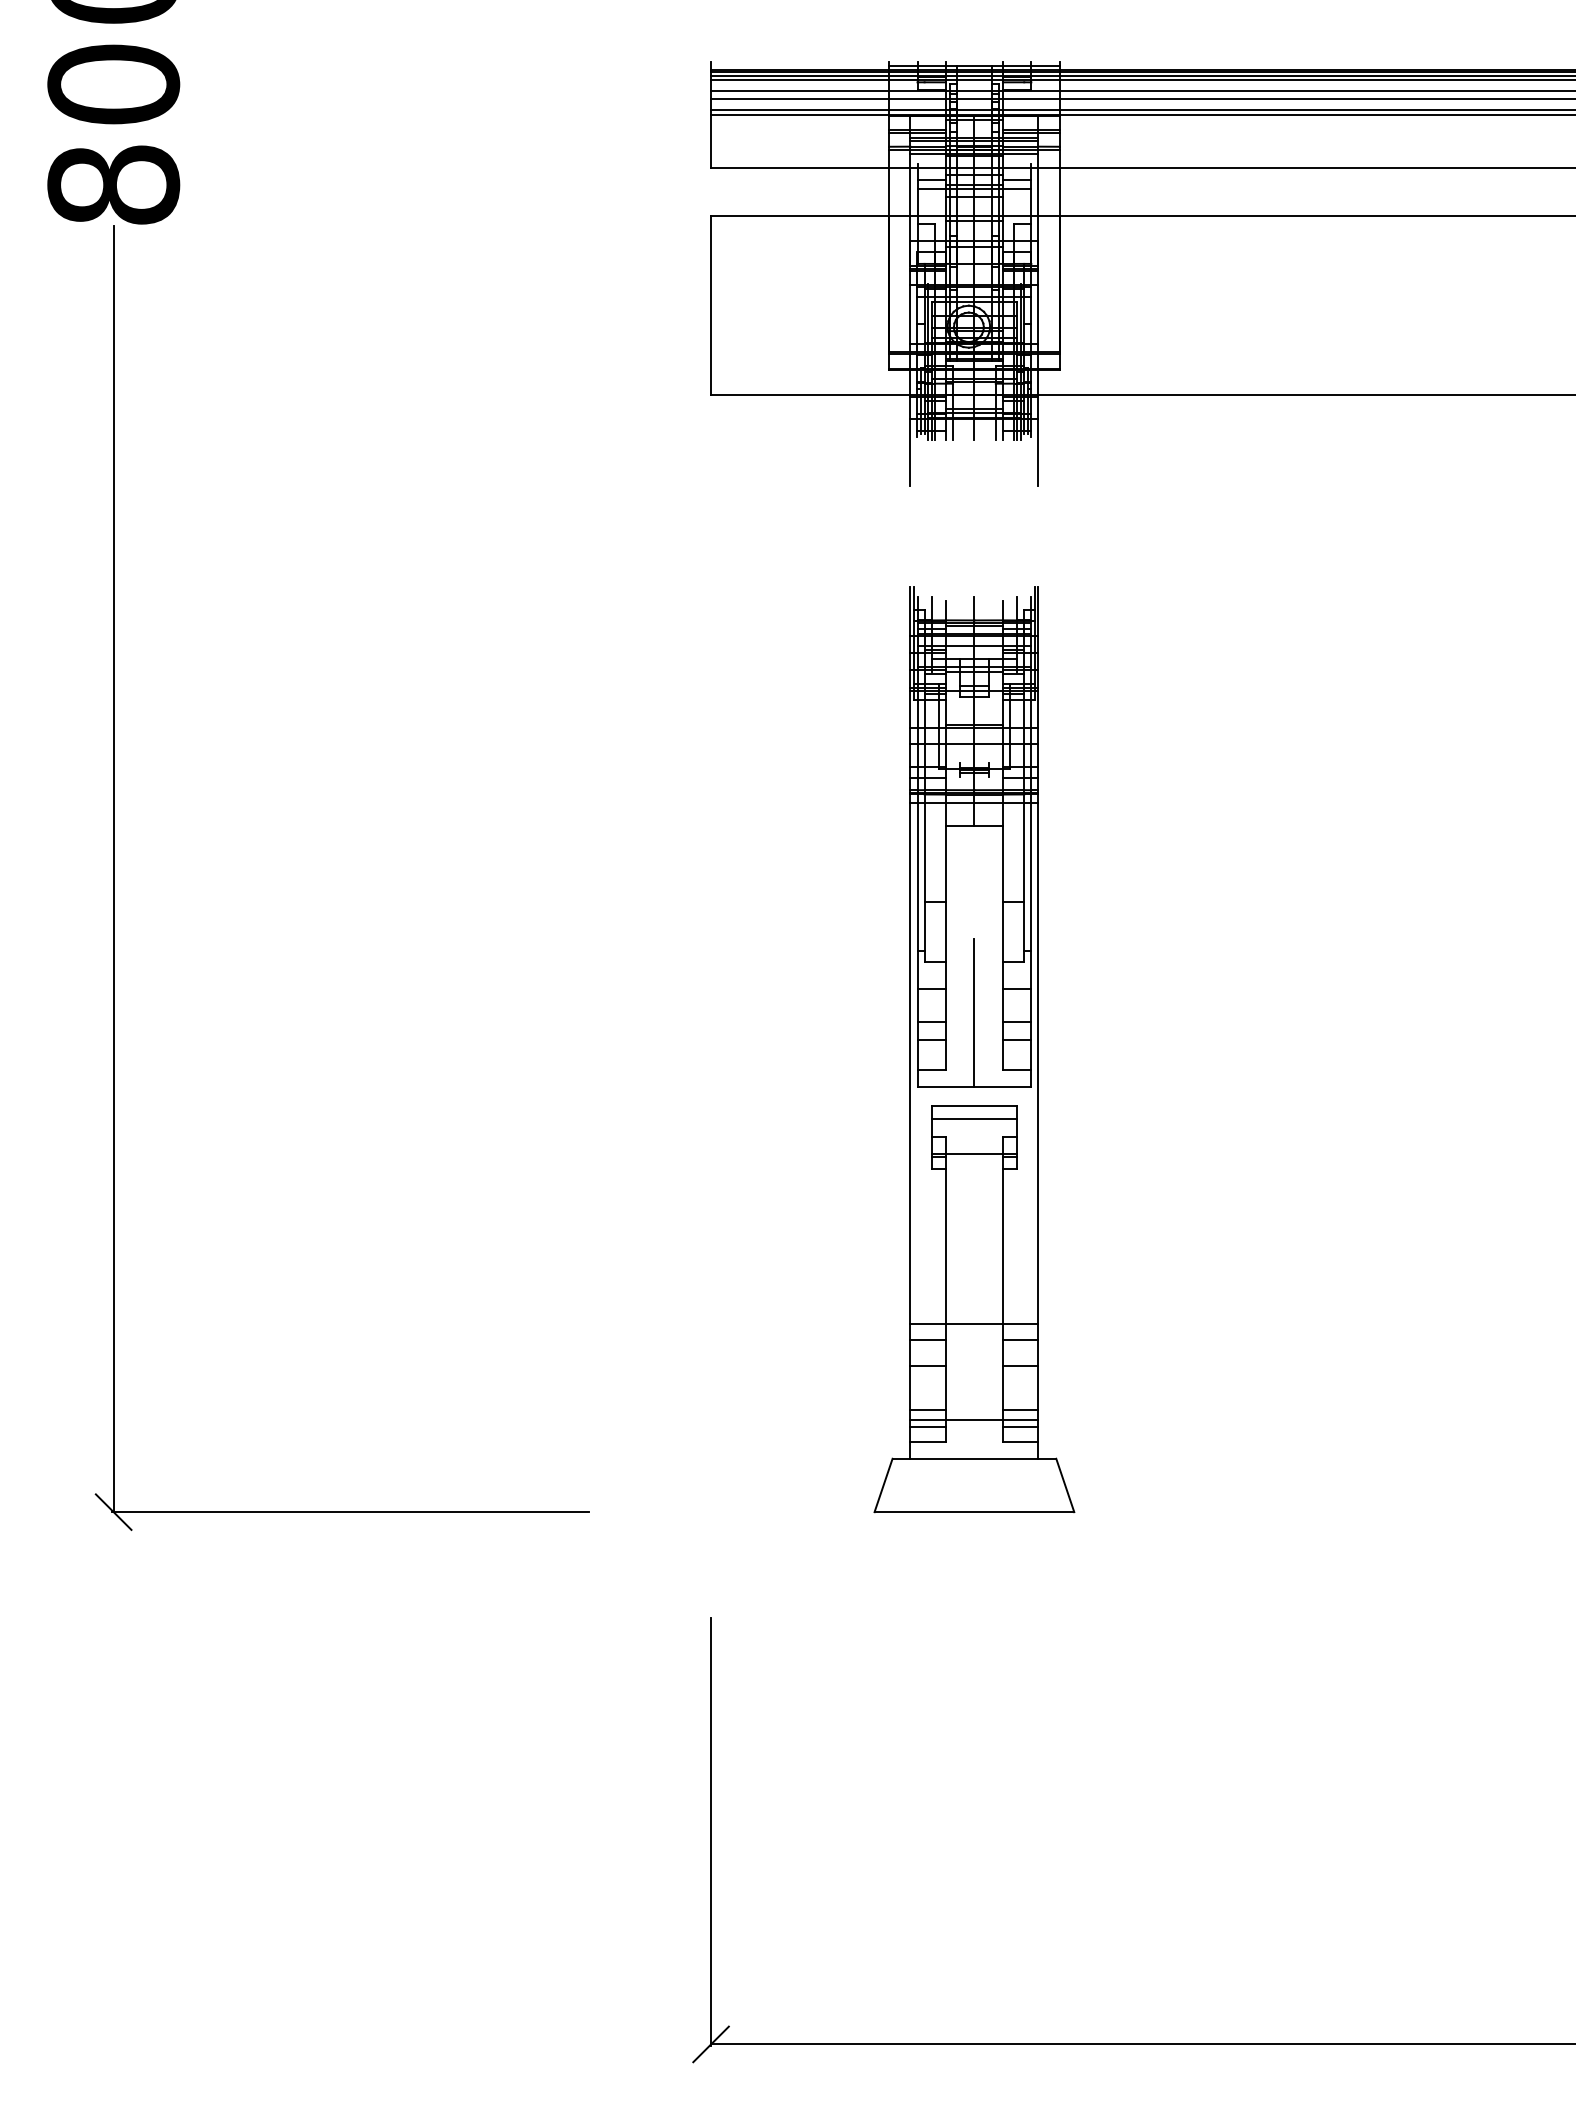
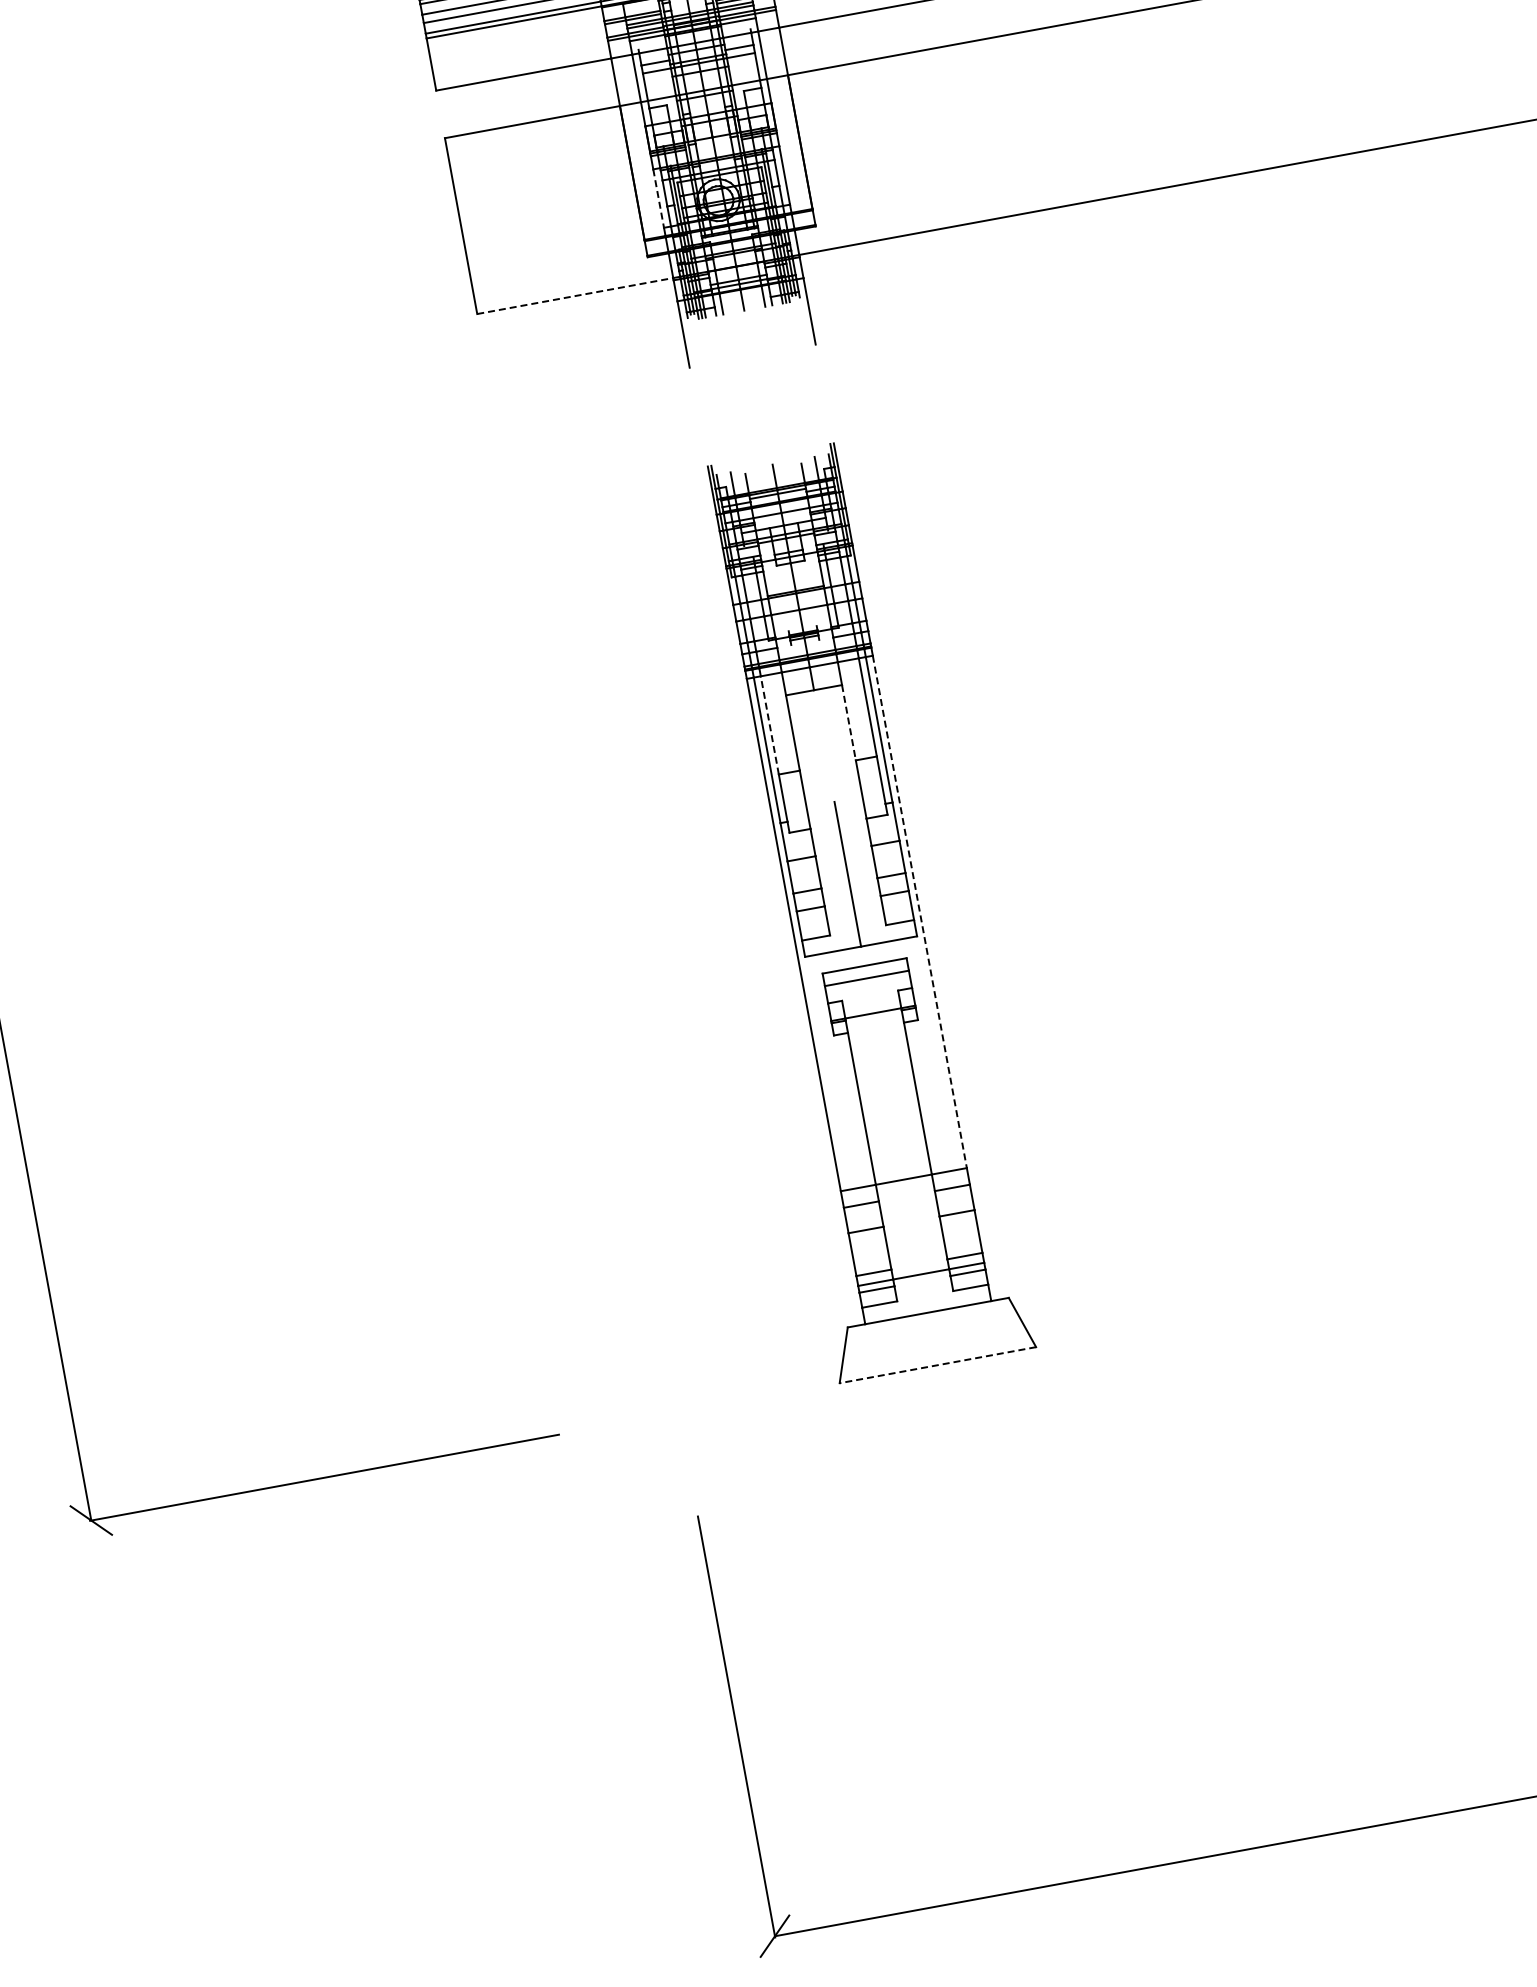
line: (910, 314) -> (658, 198), solid -> dashed
line: (810, 395) -> (575, 296), solid -> dashed
line: (924, 852) -> (769, 725), solid -> dashed
line: (1002, 864) -> (848, 723), solid -> dashed
line: (1038, 1063) -> (919, 912), solid -> dashed
line: (974, 1512) -> (938, 1365), solid -> dashed

